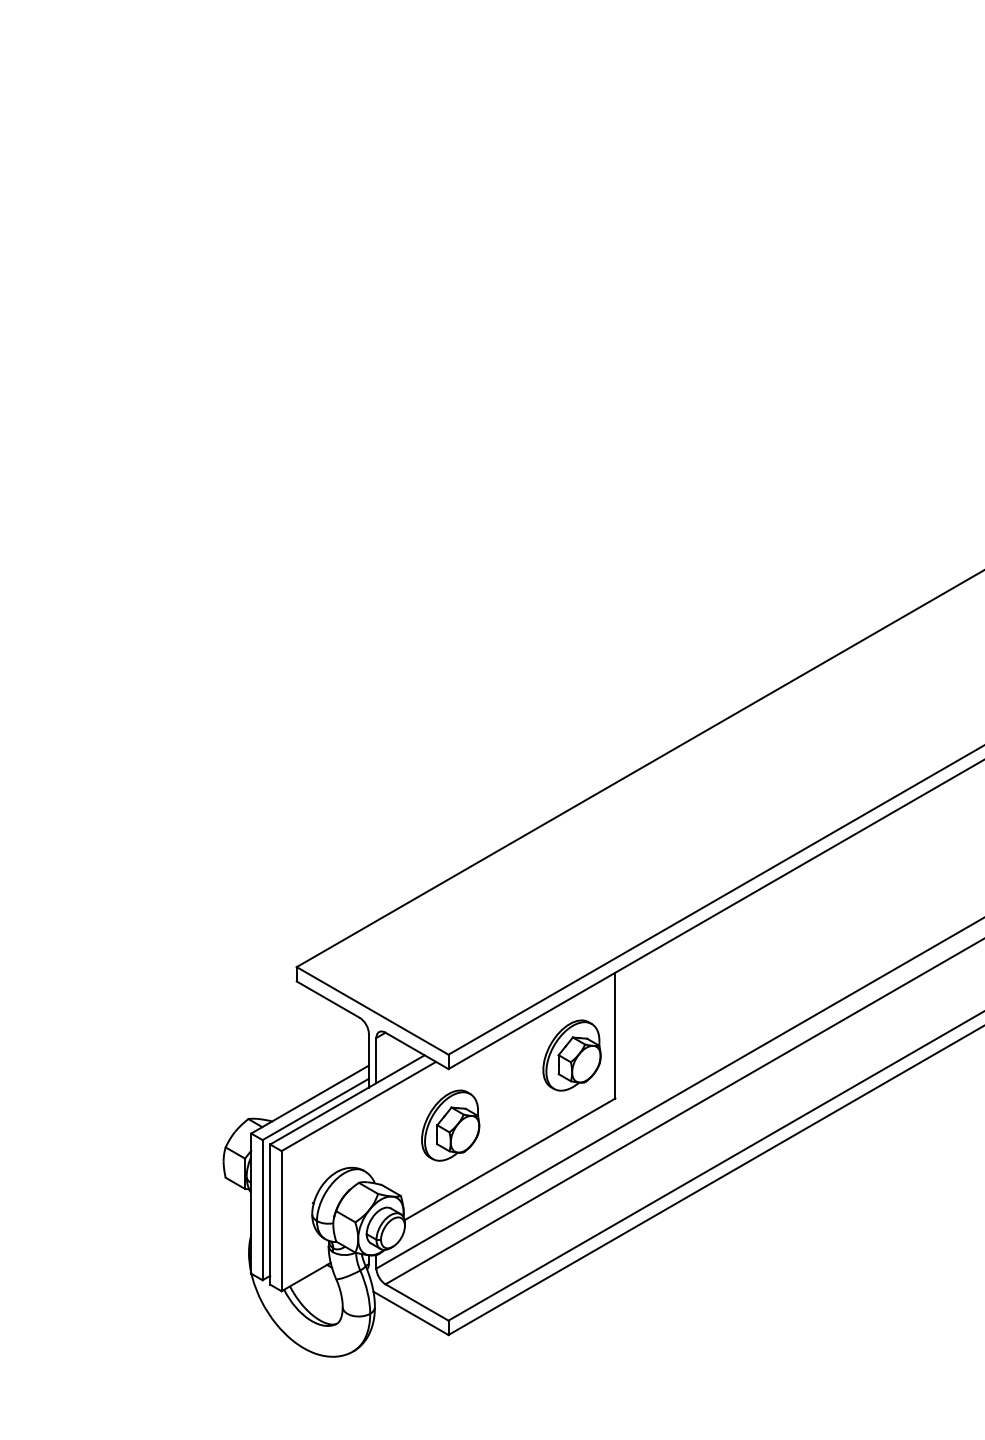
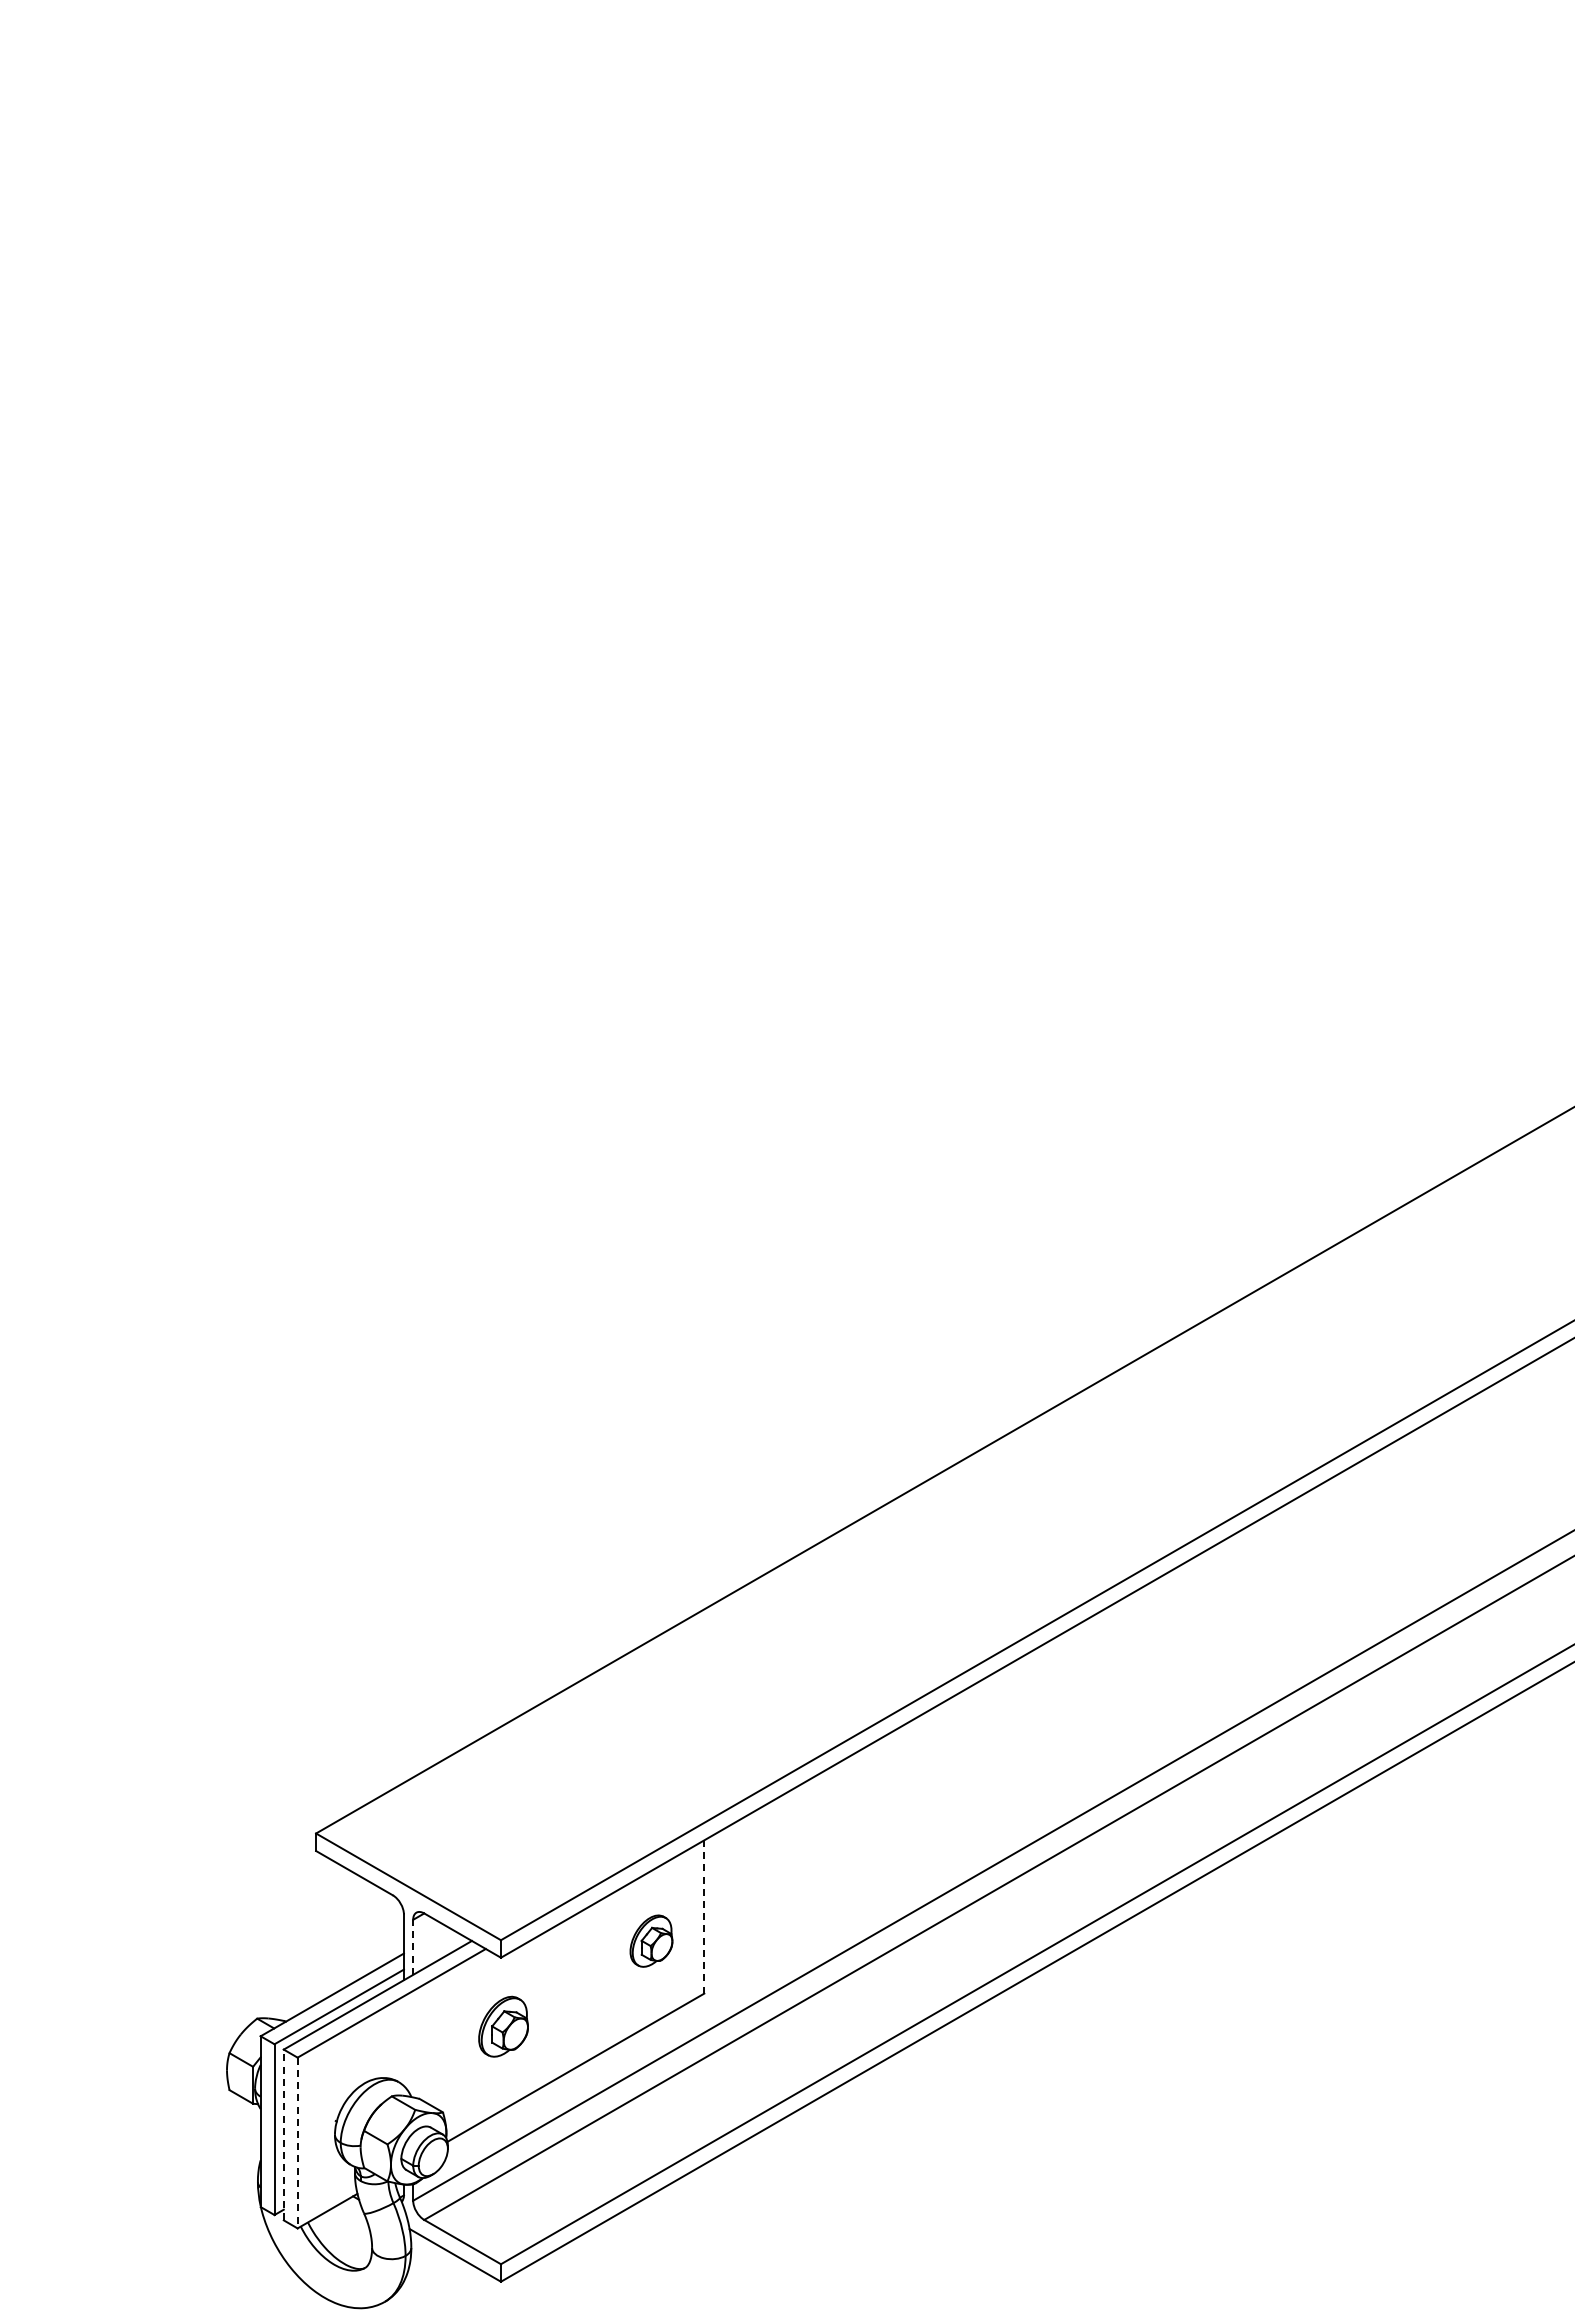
line: (615, 1035) -> (704, 1916), solid -> dashed
part: (572, 1054) -> (651, 1940), size x0.6
line: (376, 1060) -> (413, 1947), solid -> dashed
part: (450, 1125) -> (503, 2026), size x0.7
line: (269, 1214) -> (283, 2134), solid -> dashed
line: (281, 1221) -> (297, 2143), solid -> dashed

